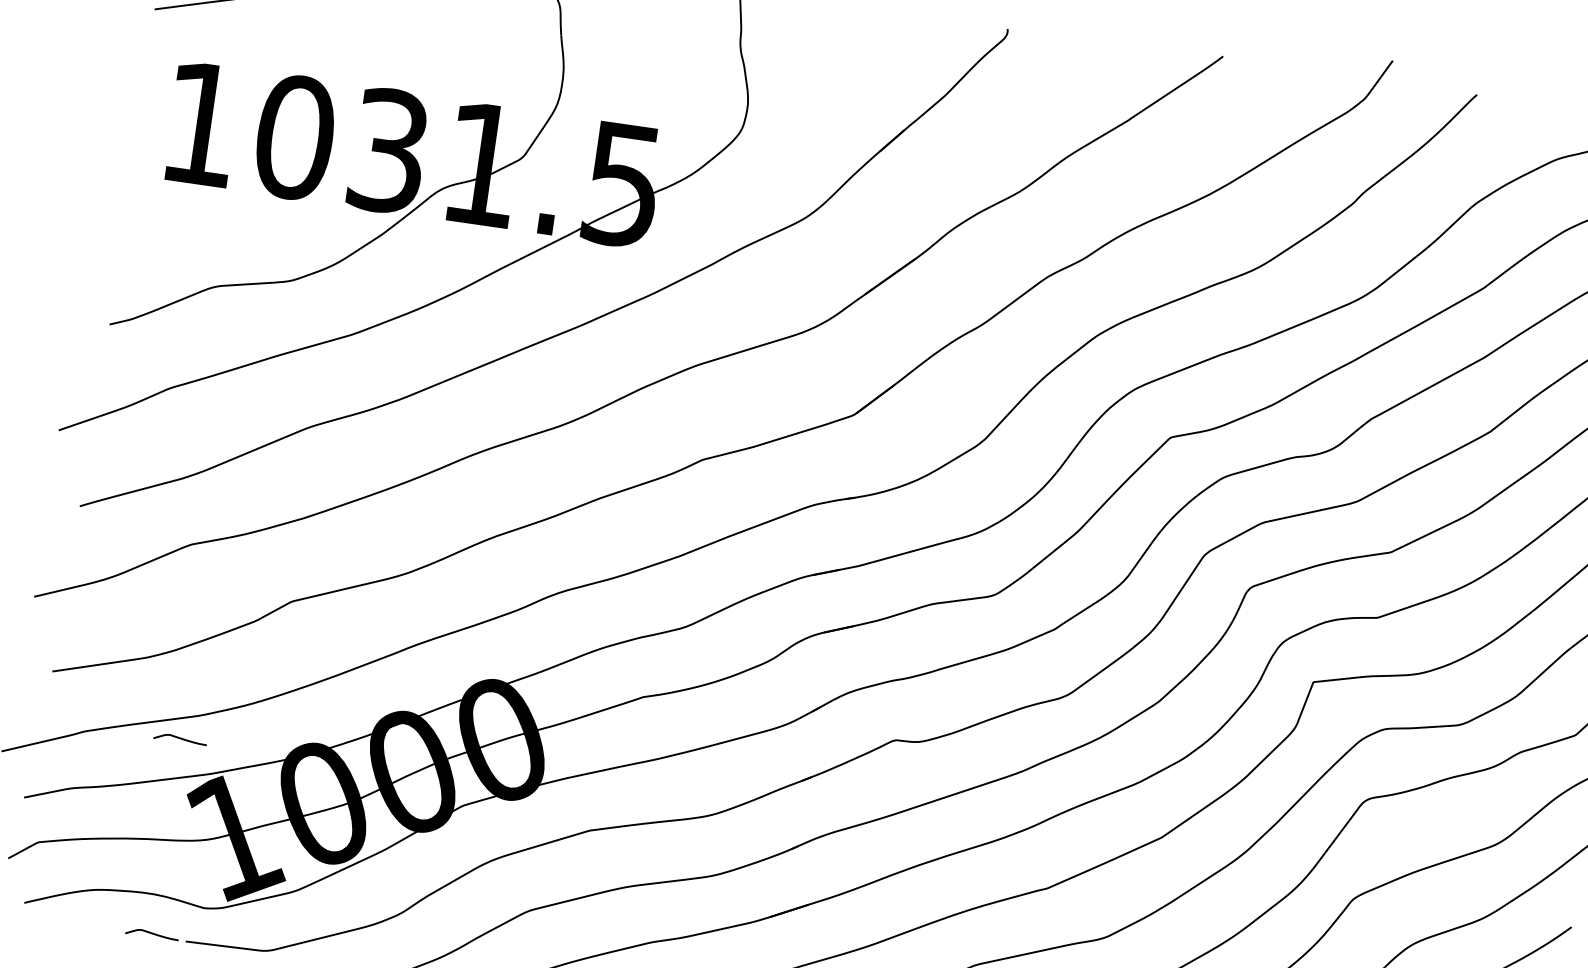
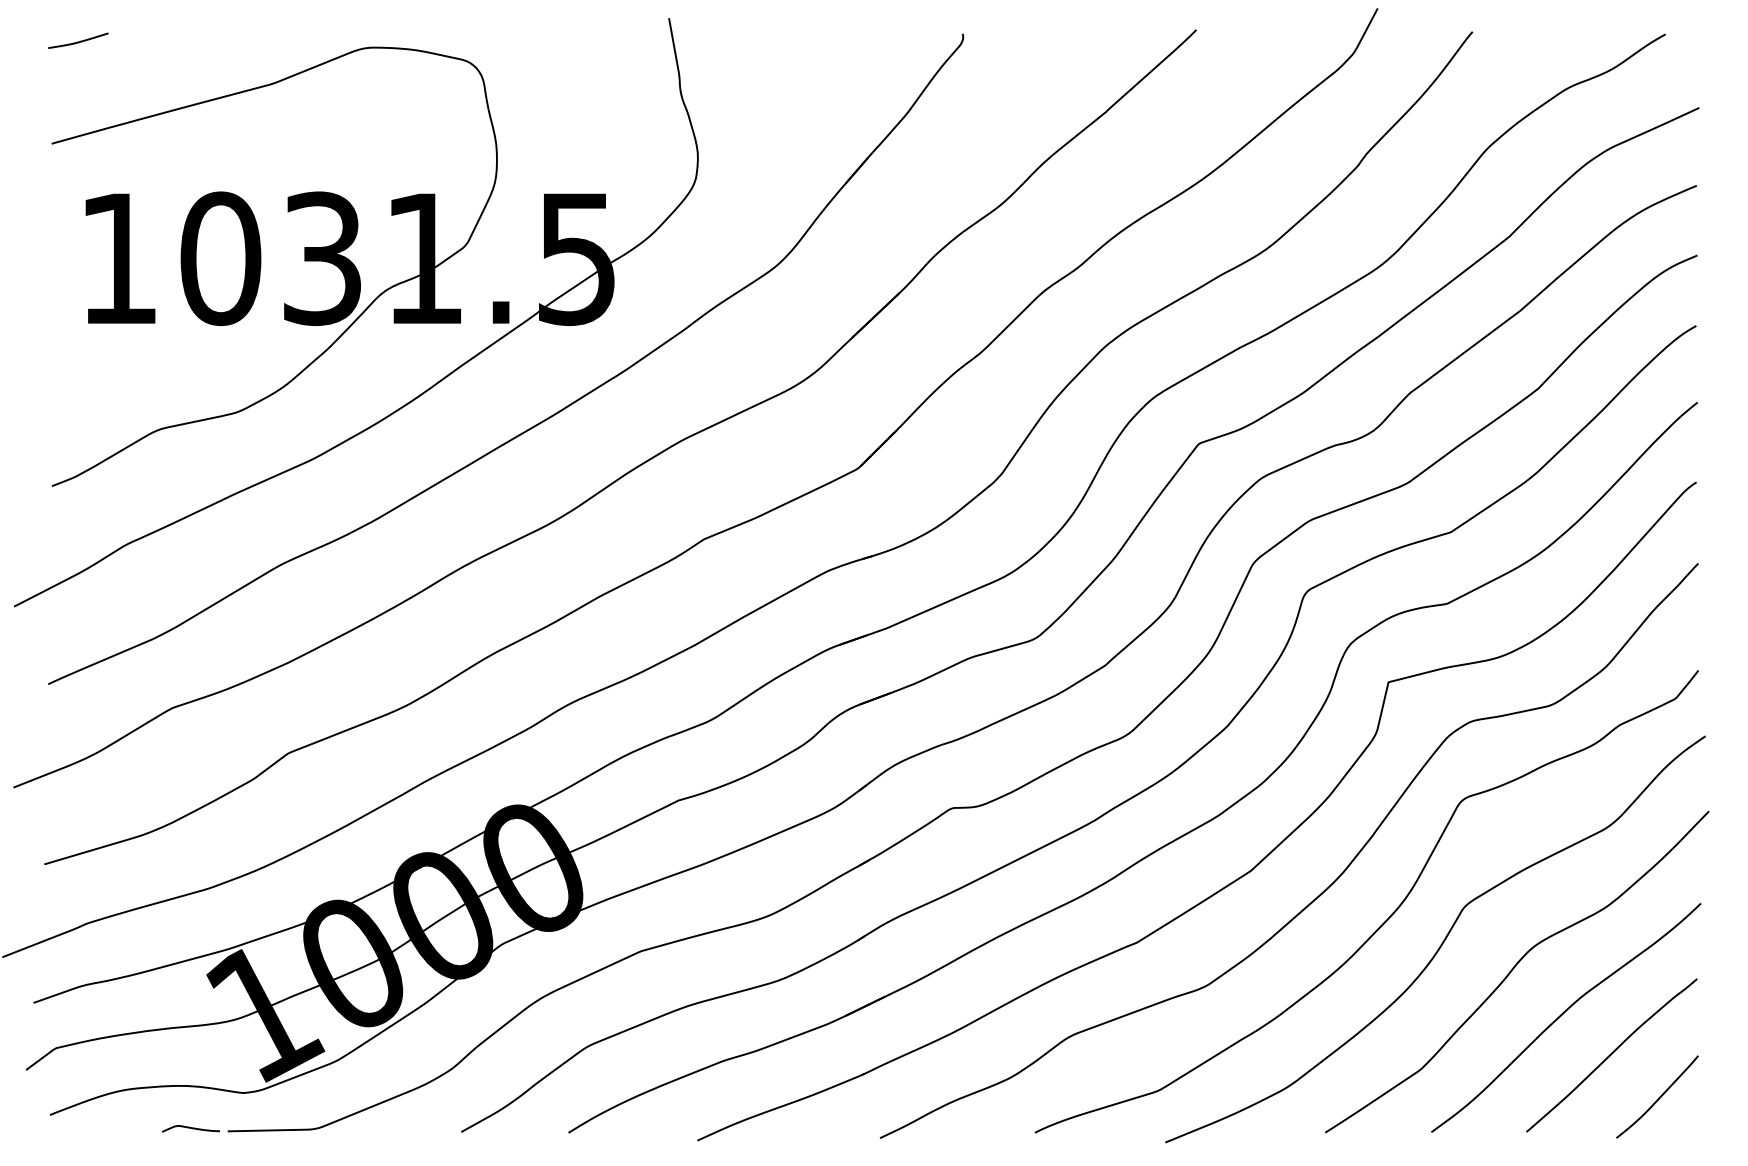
curve: (179, 738) -> (190, 916), removed

